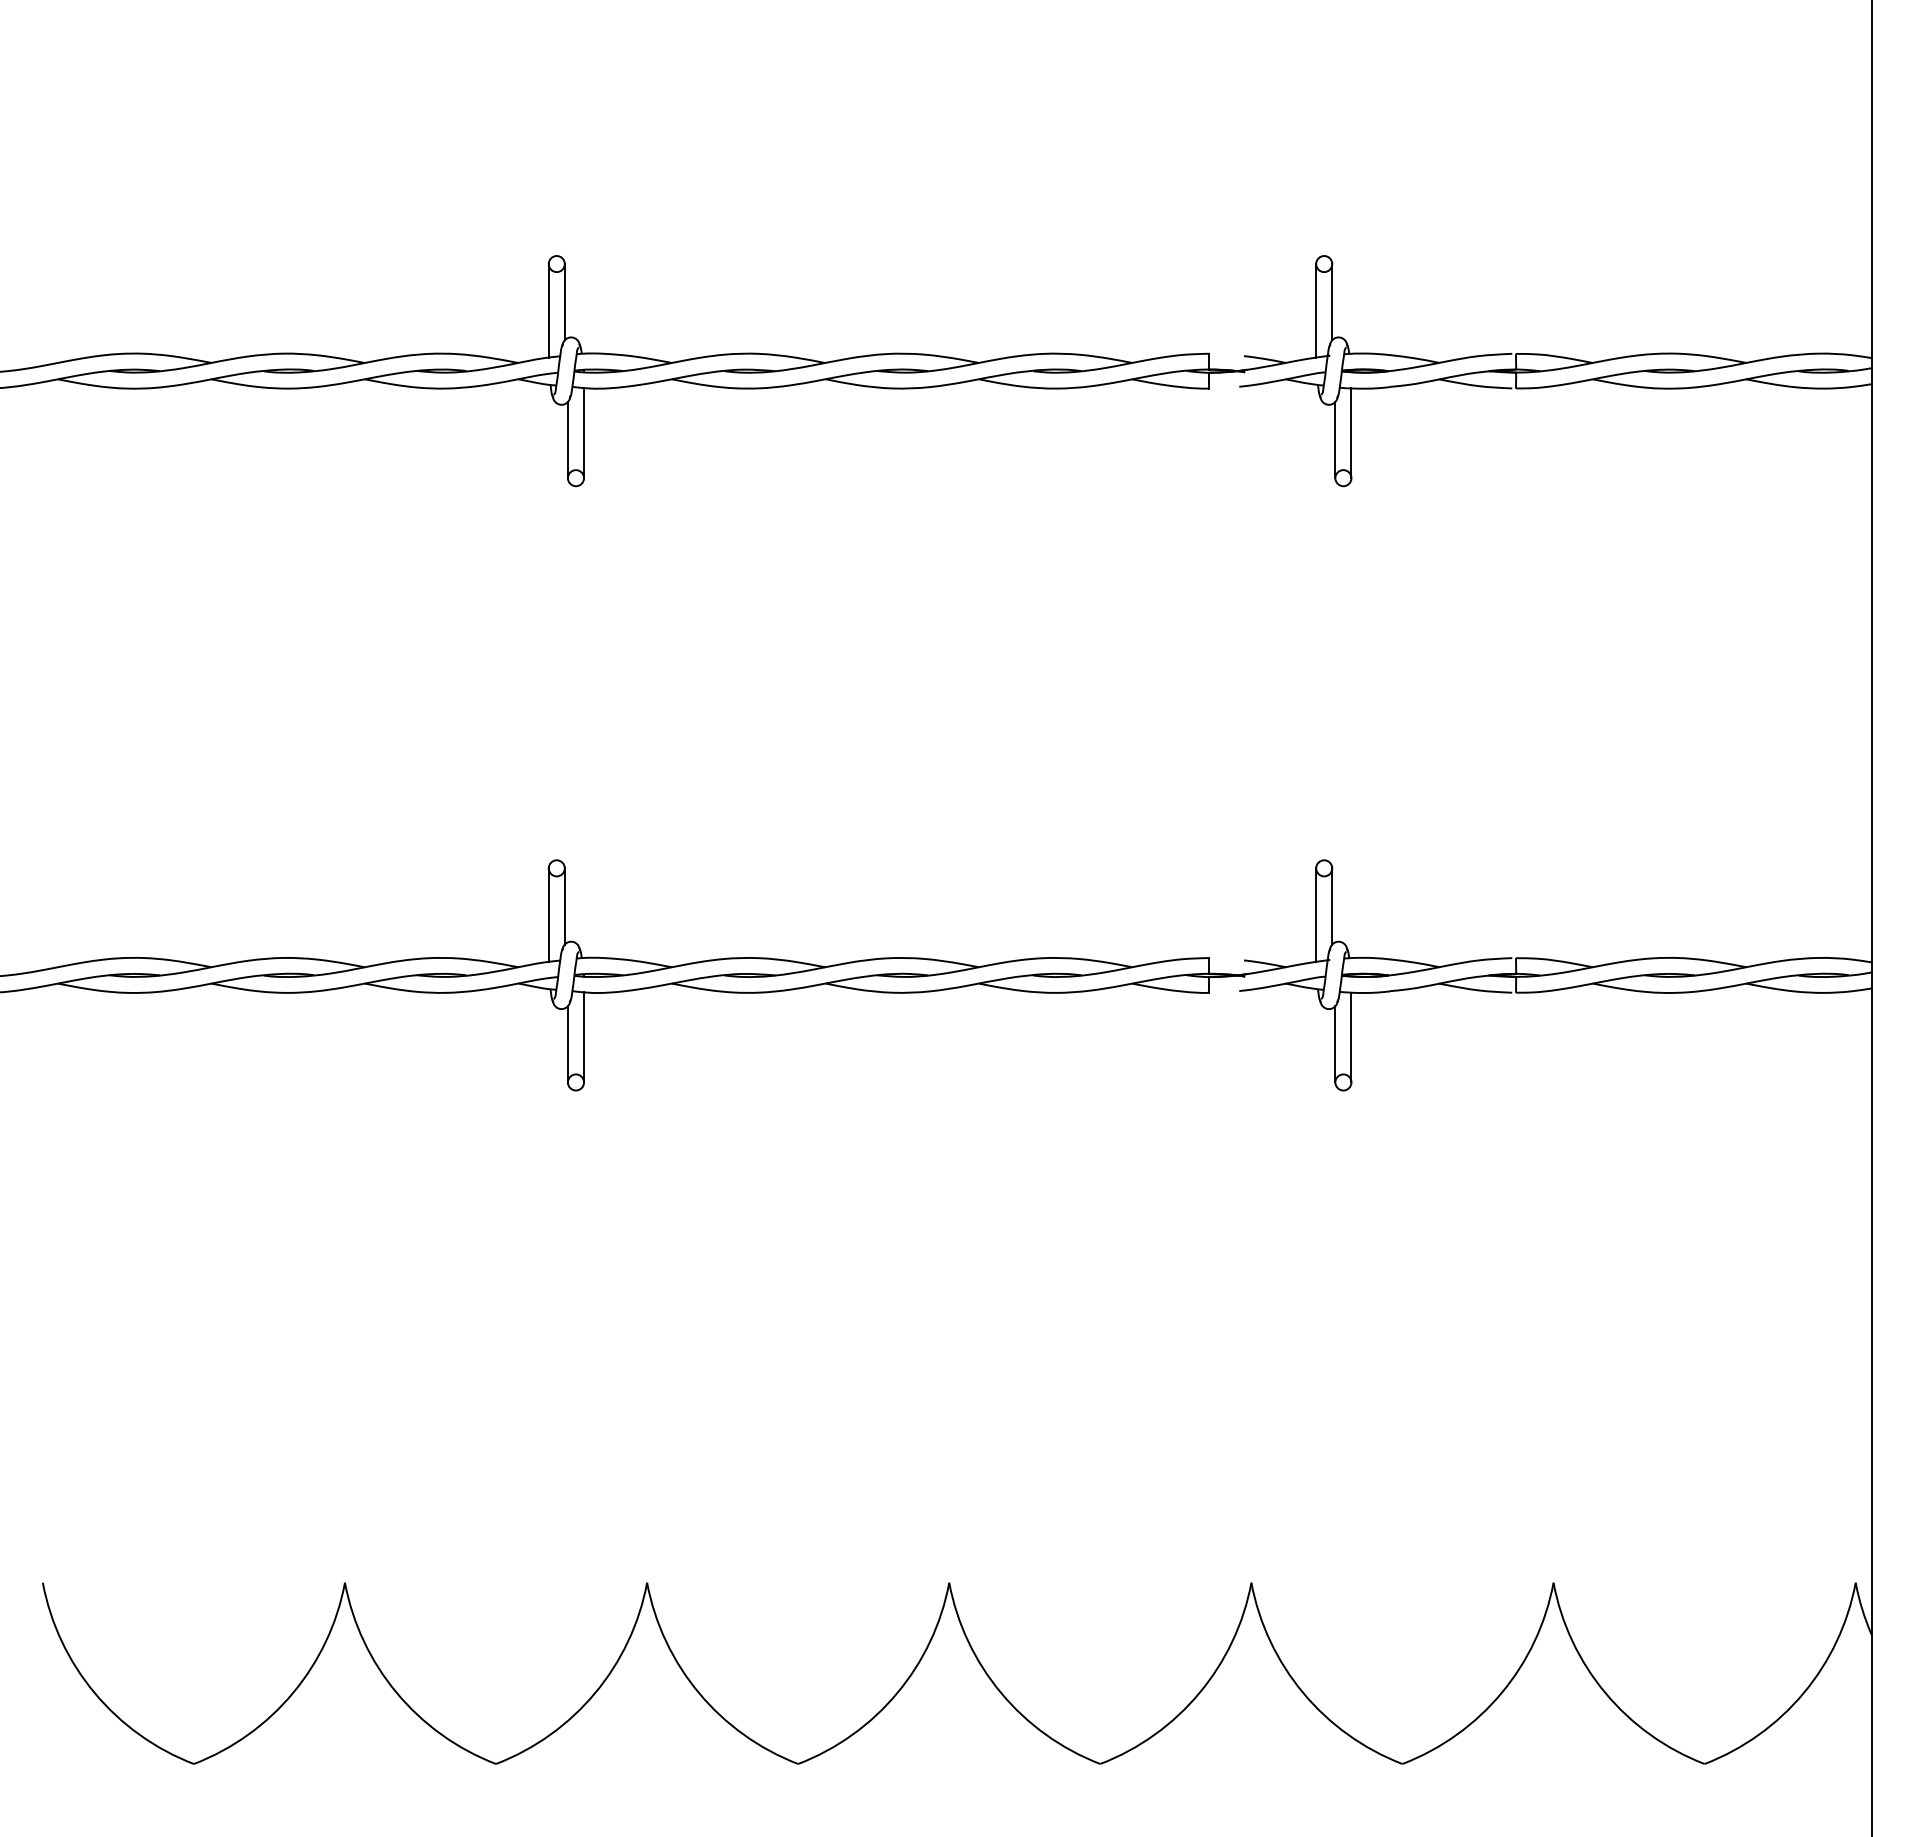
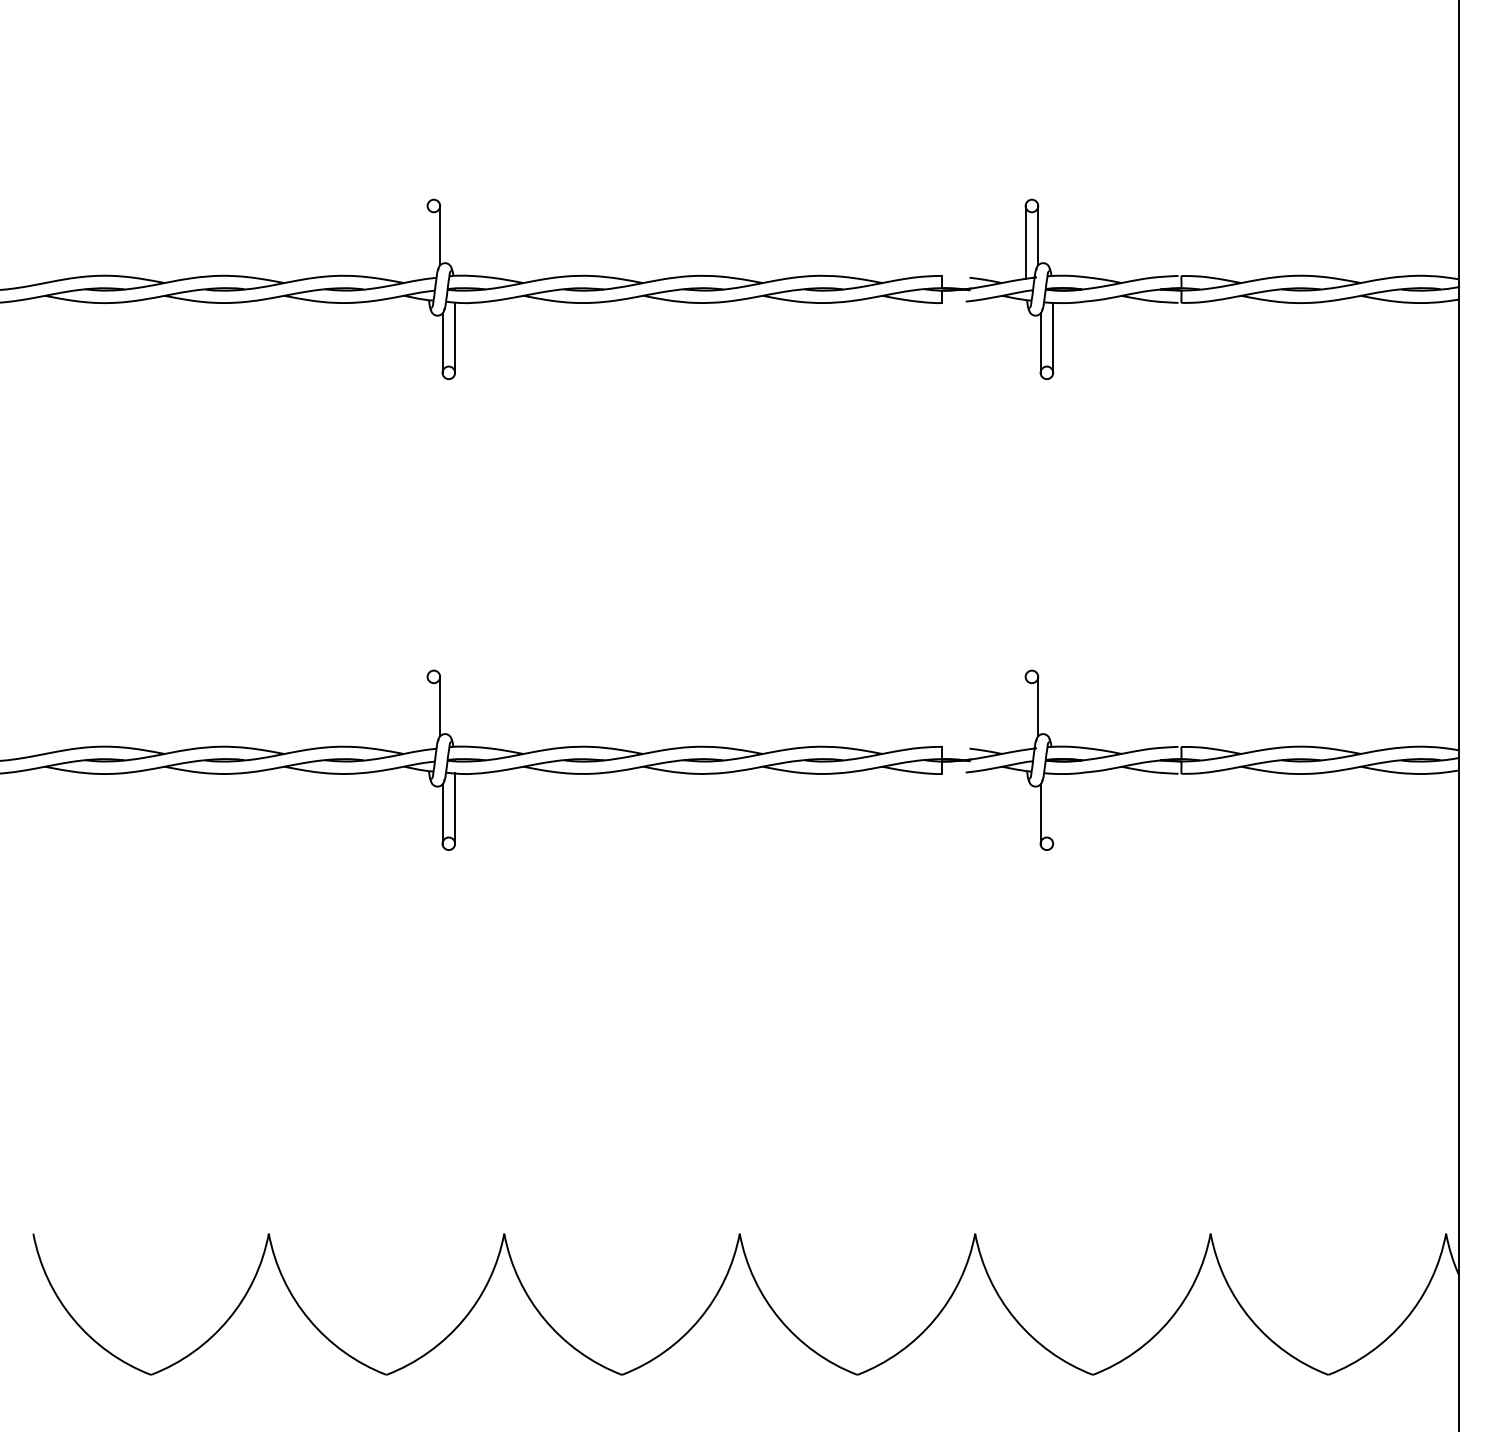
line: (548, 310) -> (427, 242), removed
line: (548, 914) -> (427, 712), removed
line: (1316, 914) -> (1025, 712), removed
line: (1351, 1037) -> (1053, 808), removed

